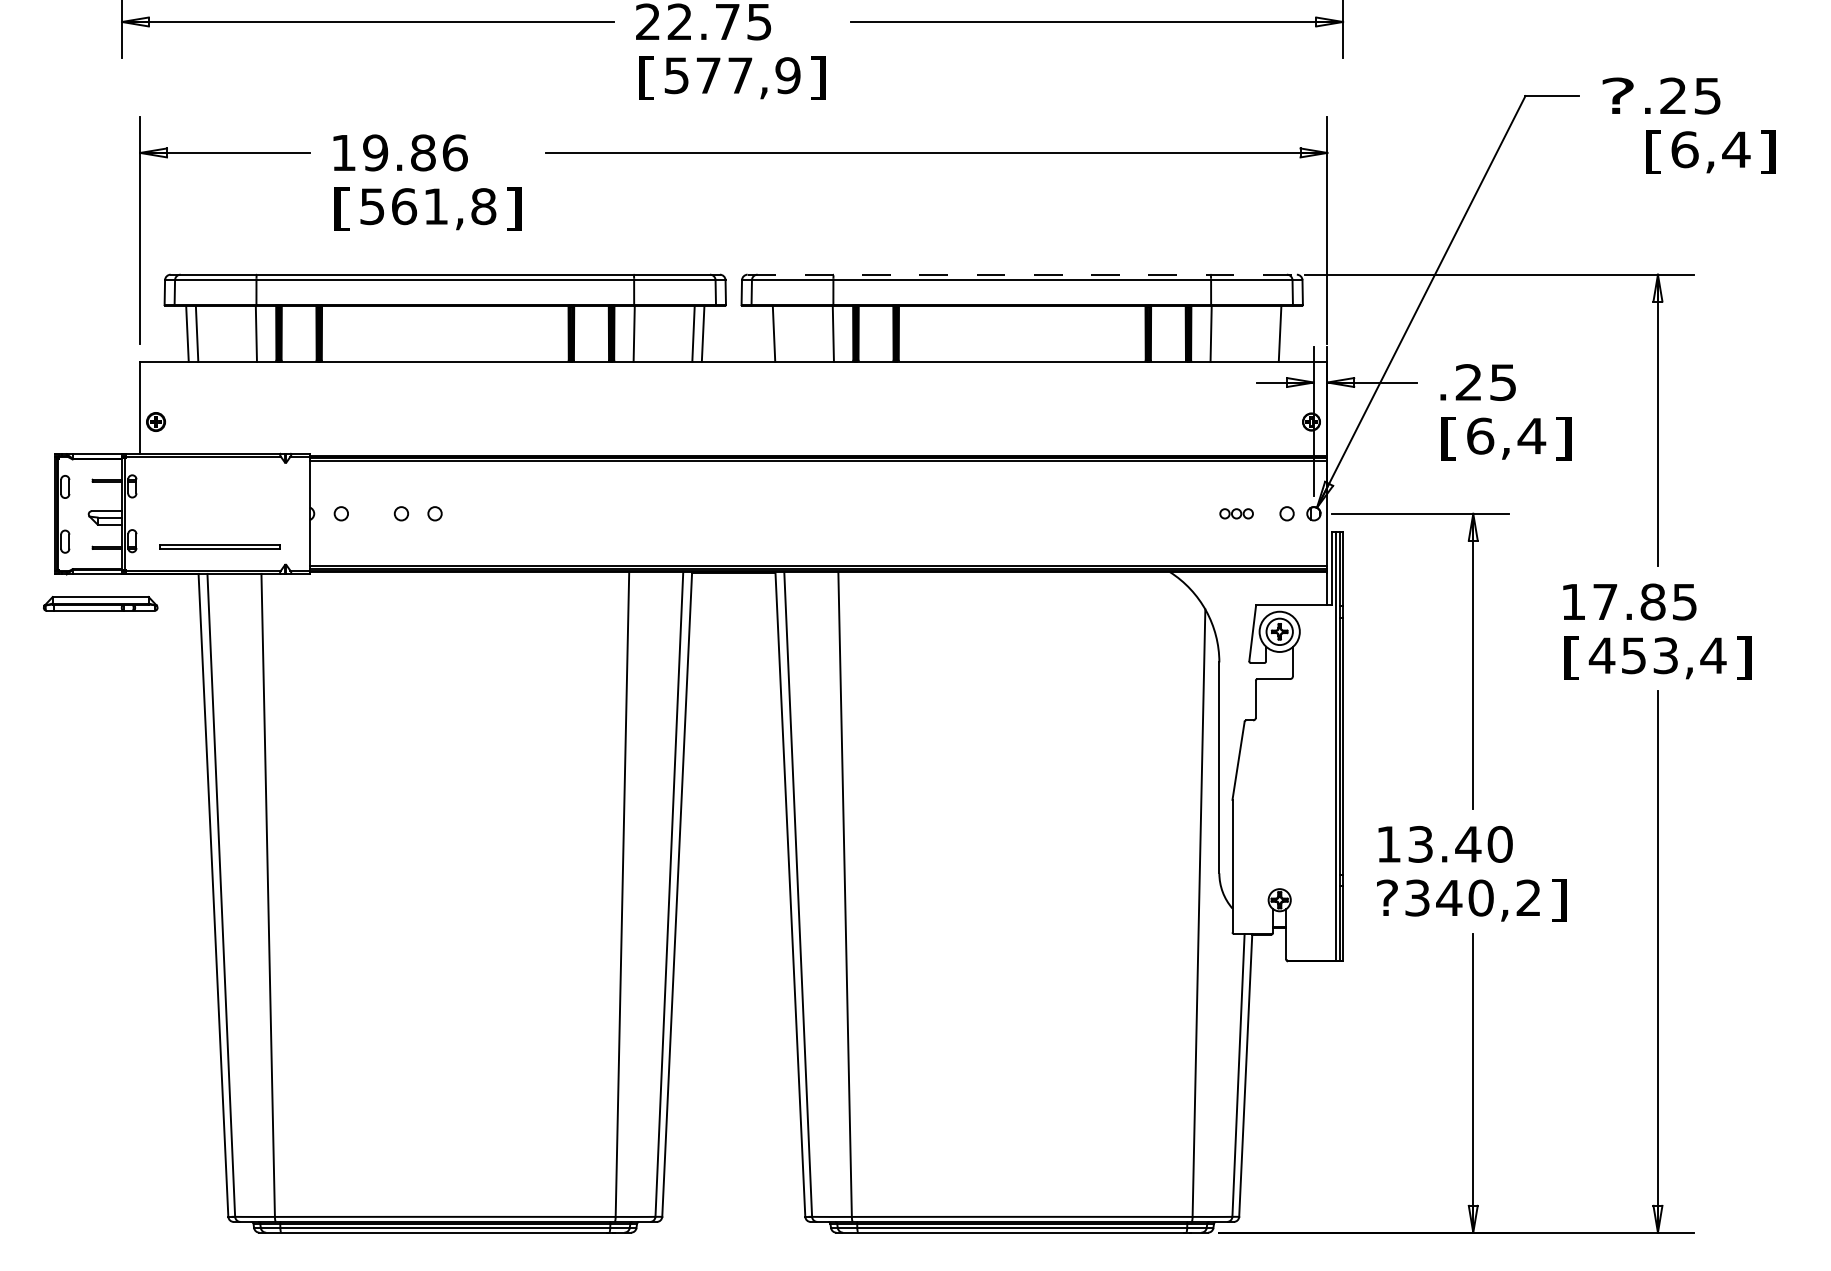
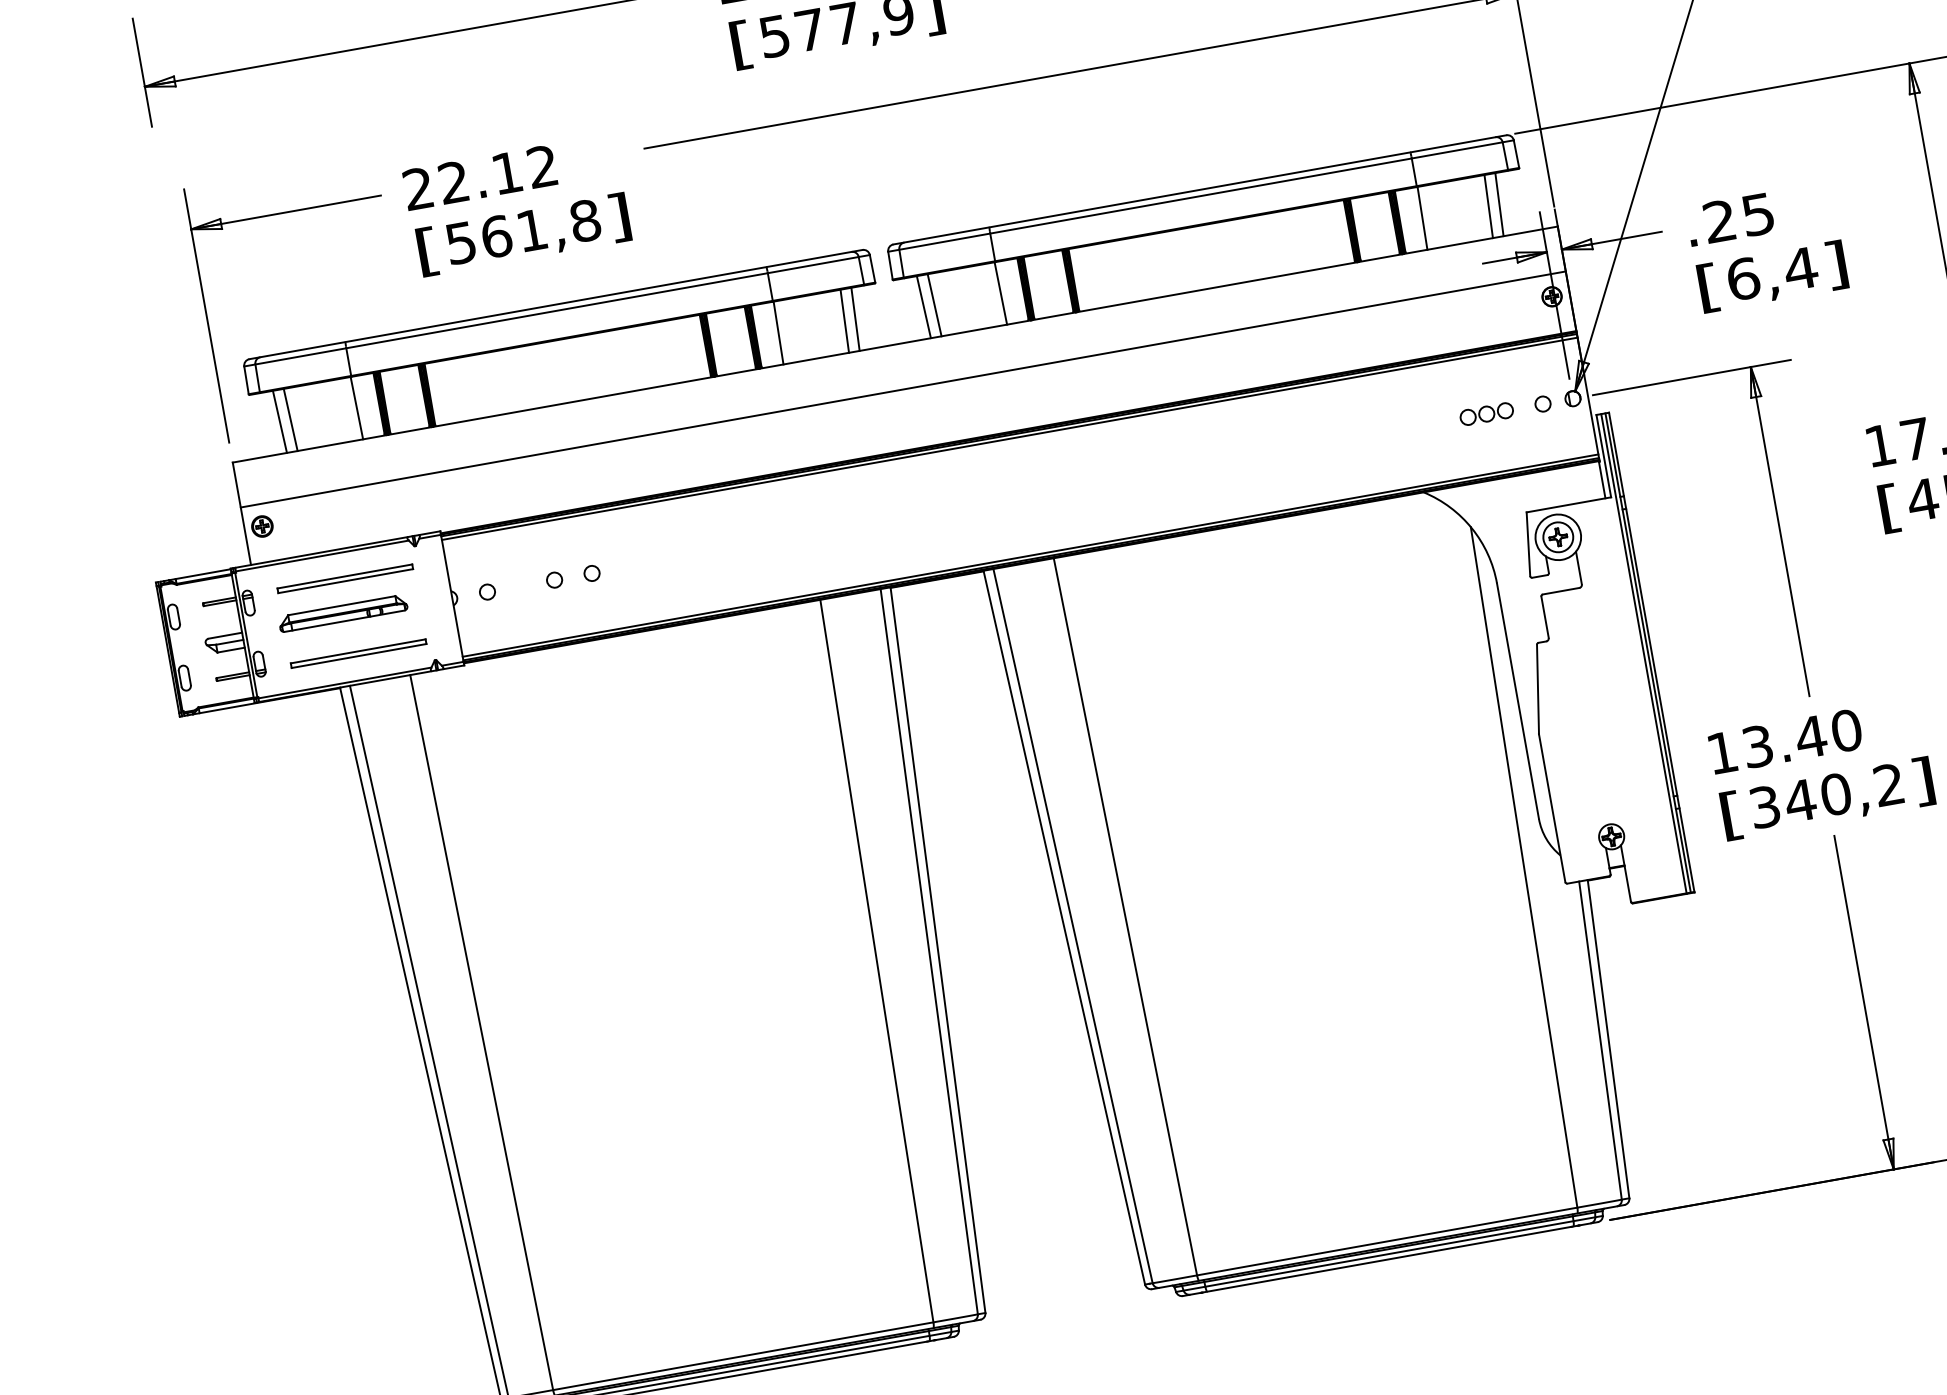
text: (399, 152) -> (480, 177), 19.86 -> 22.12
line: (1022, 274) -> (1200, 189), dashed -> solid
line: (764, 333) -> (923, 306), added
line: (1270, 333) -> (1488, 206), added
line: (733, 402) -> (903, 389), added
part: (219, 479) -> (344, 578), added
part: (1236, 513) -> (1486, 413), size x1.43
part: (100, 603) -> (342, 612), moved
text: (1387, 900) -> (1731, 815), ? -> [

